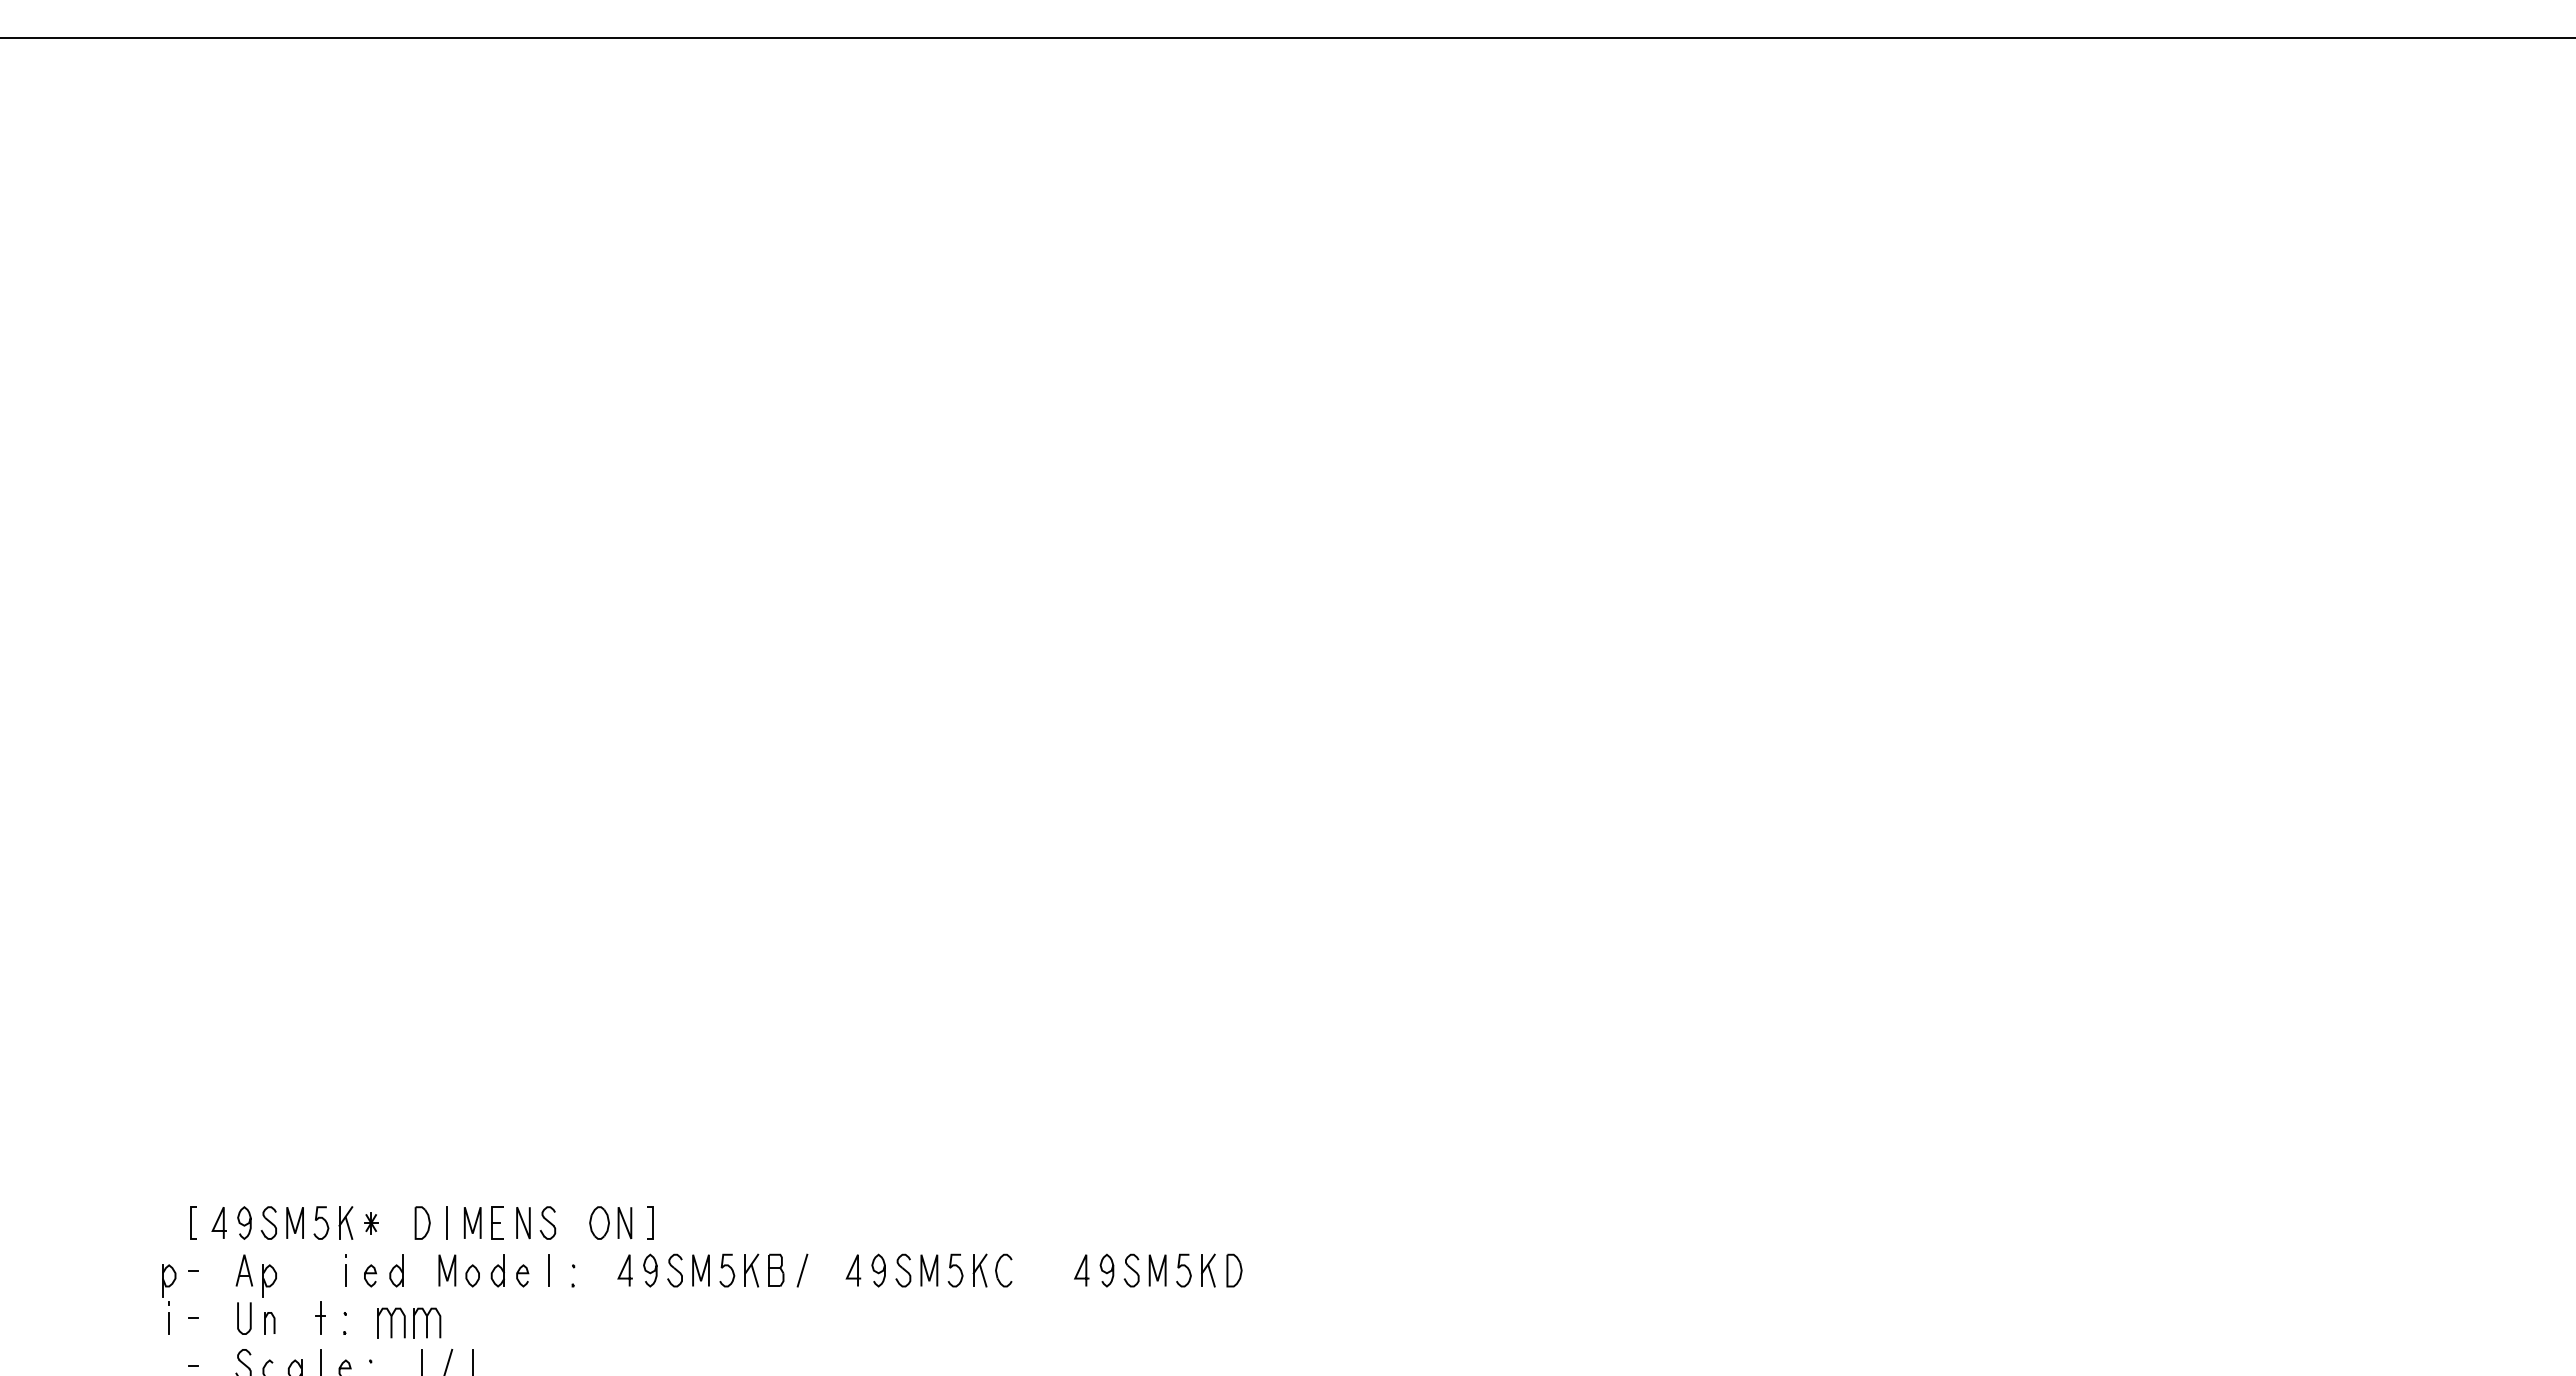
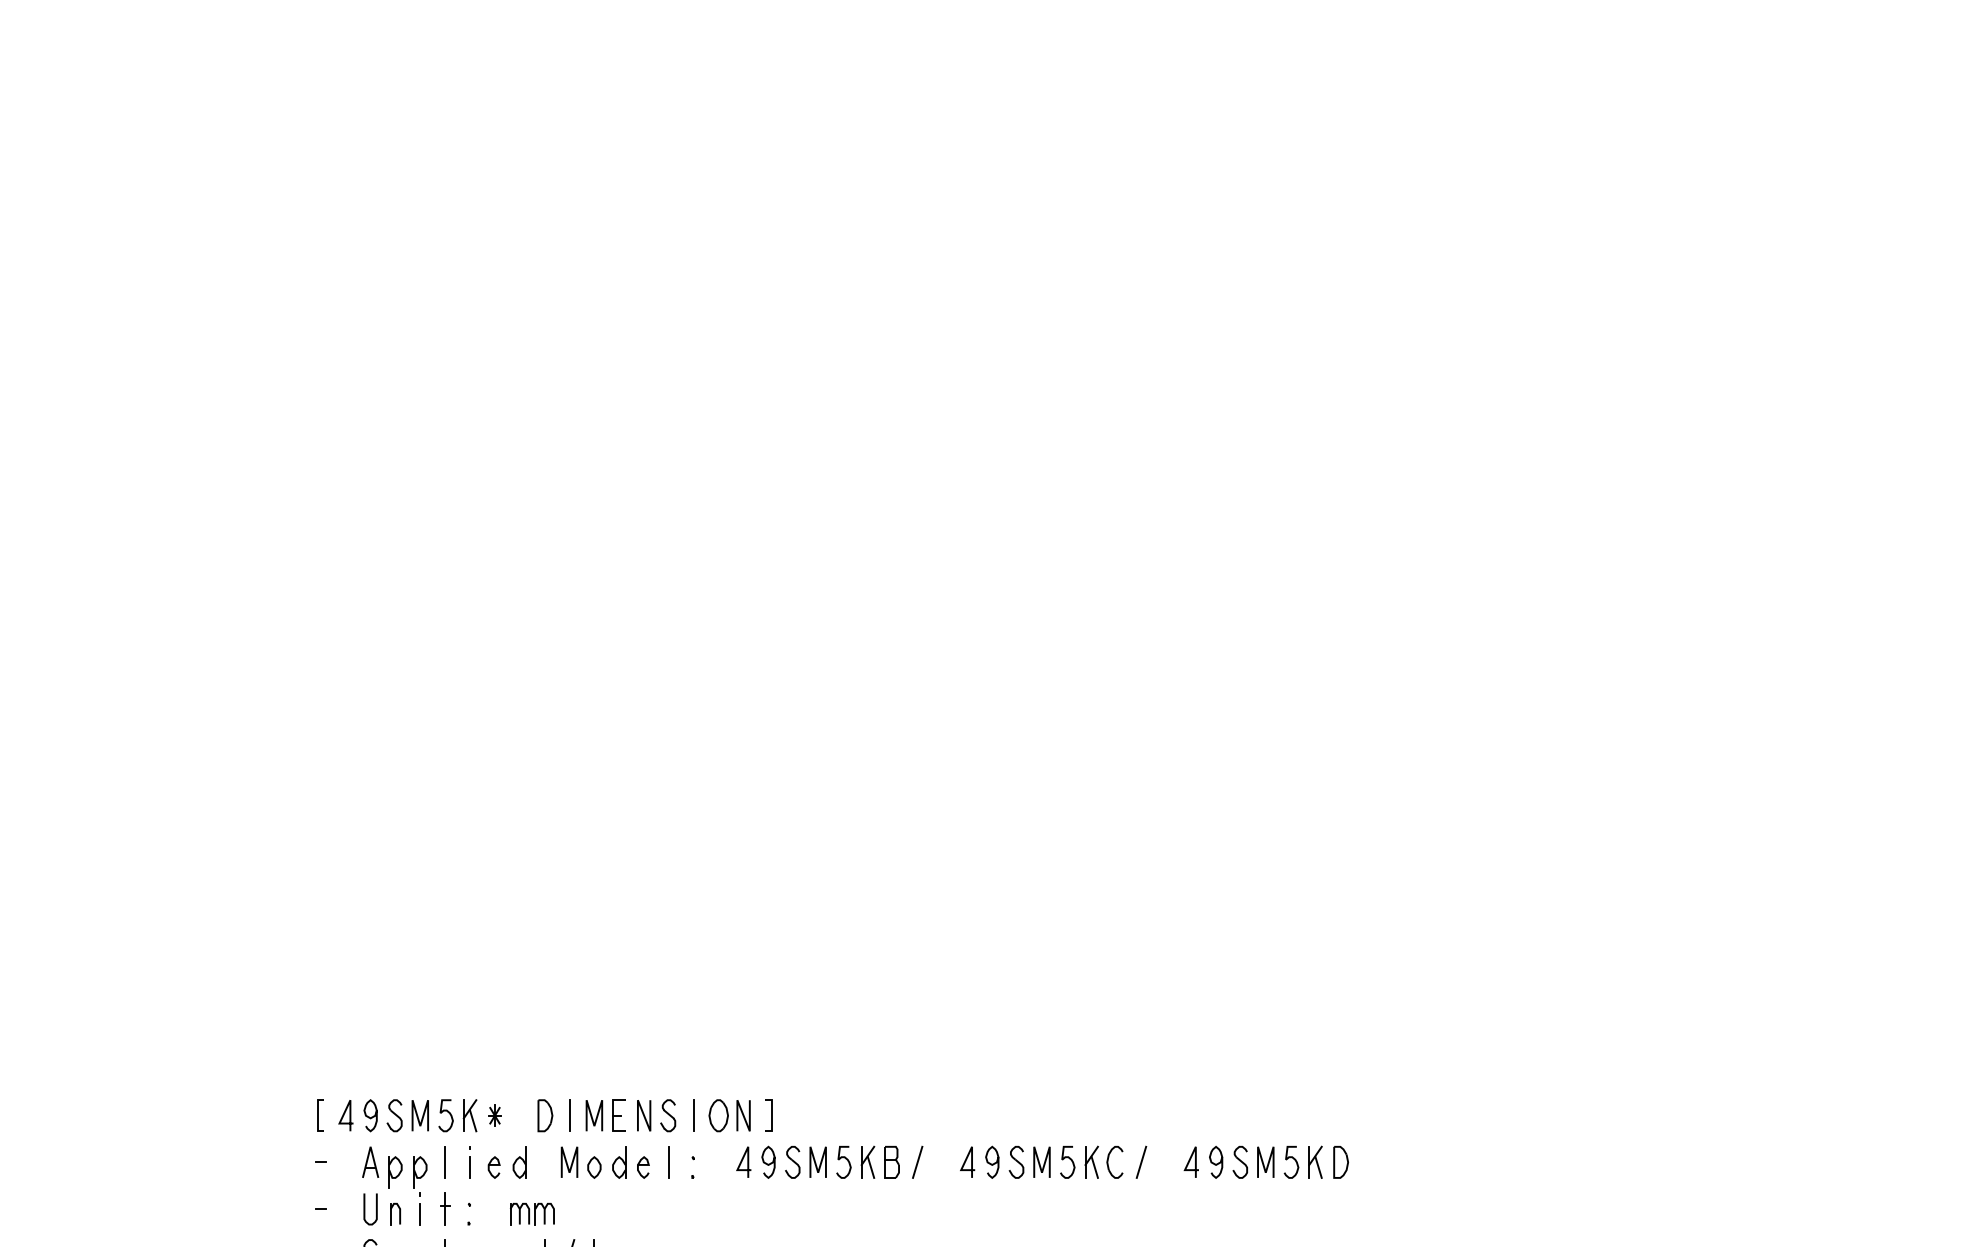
line: (574, 1222) -> (694, 1115), added
line: (320, 1270) -> (445, 1162), added
line: (1030, 1270) -> (1141, 1162), added
part: (169, 1299) -> (420, 1190), moved
part: (409, 1323) -> (532, 1214), size x0.71

